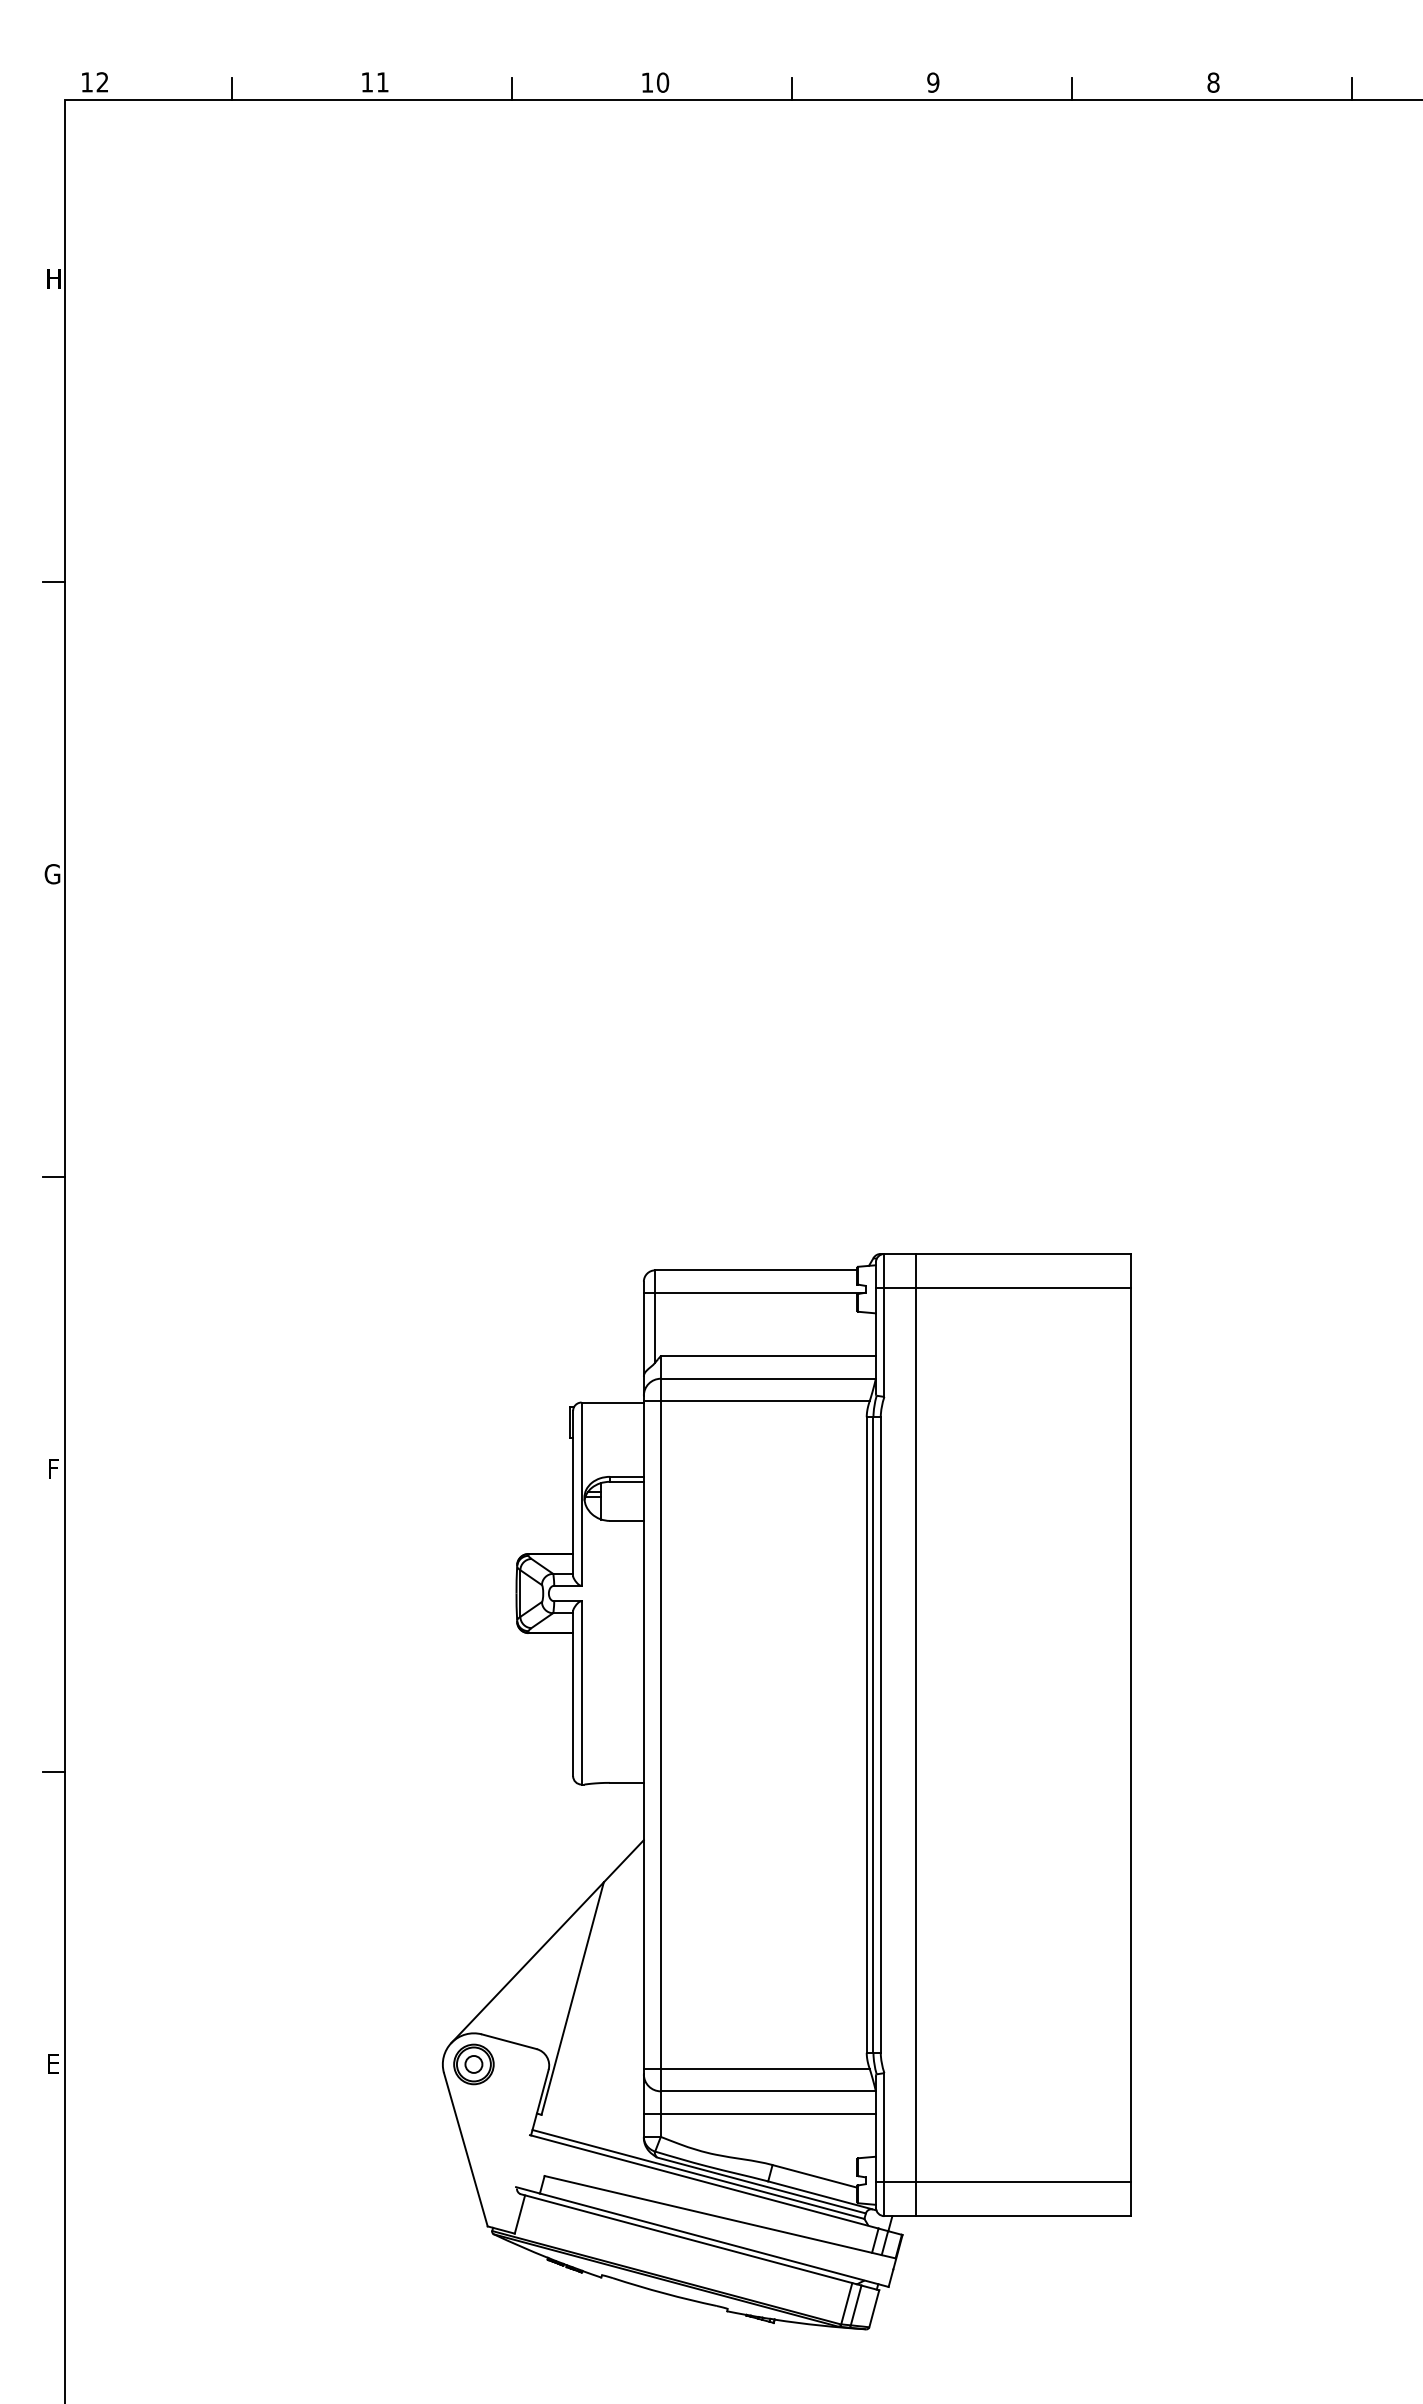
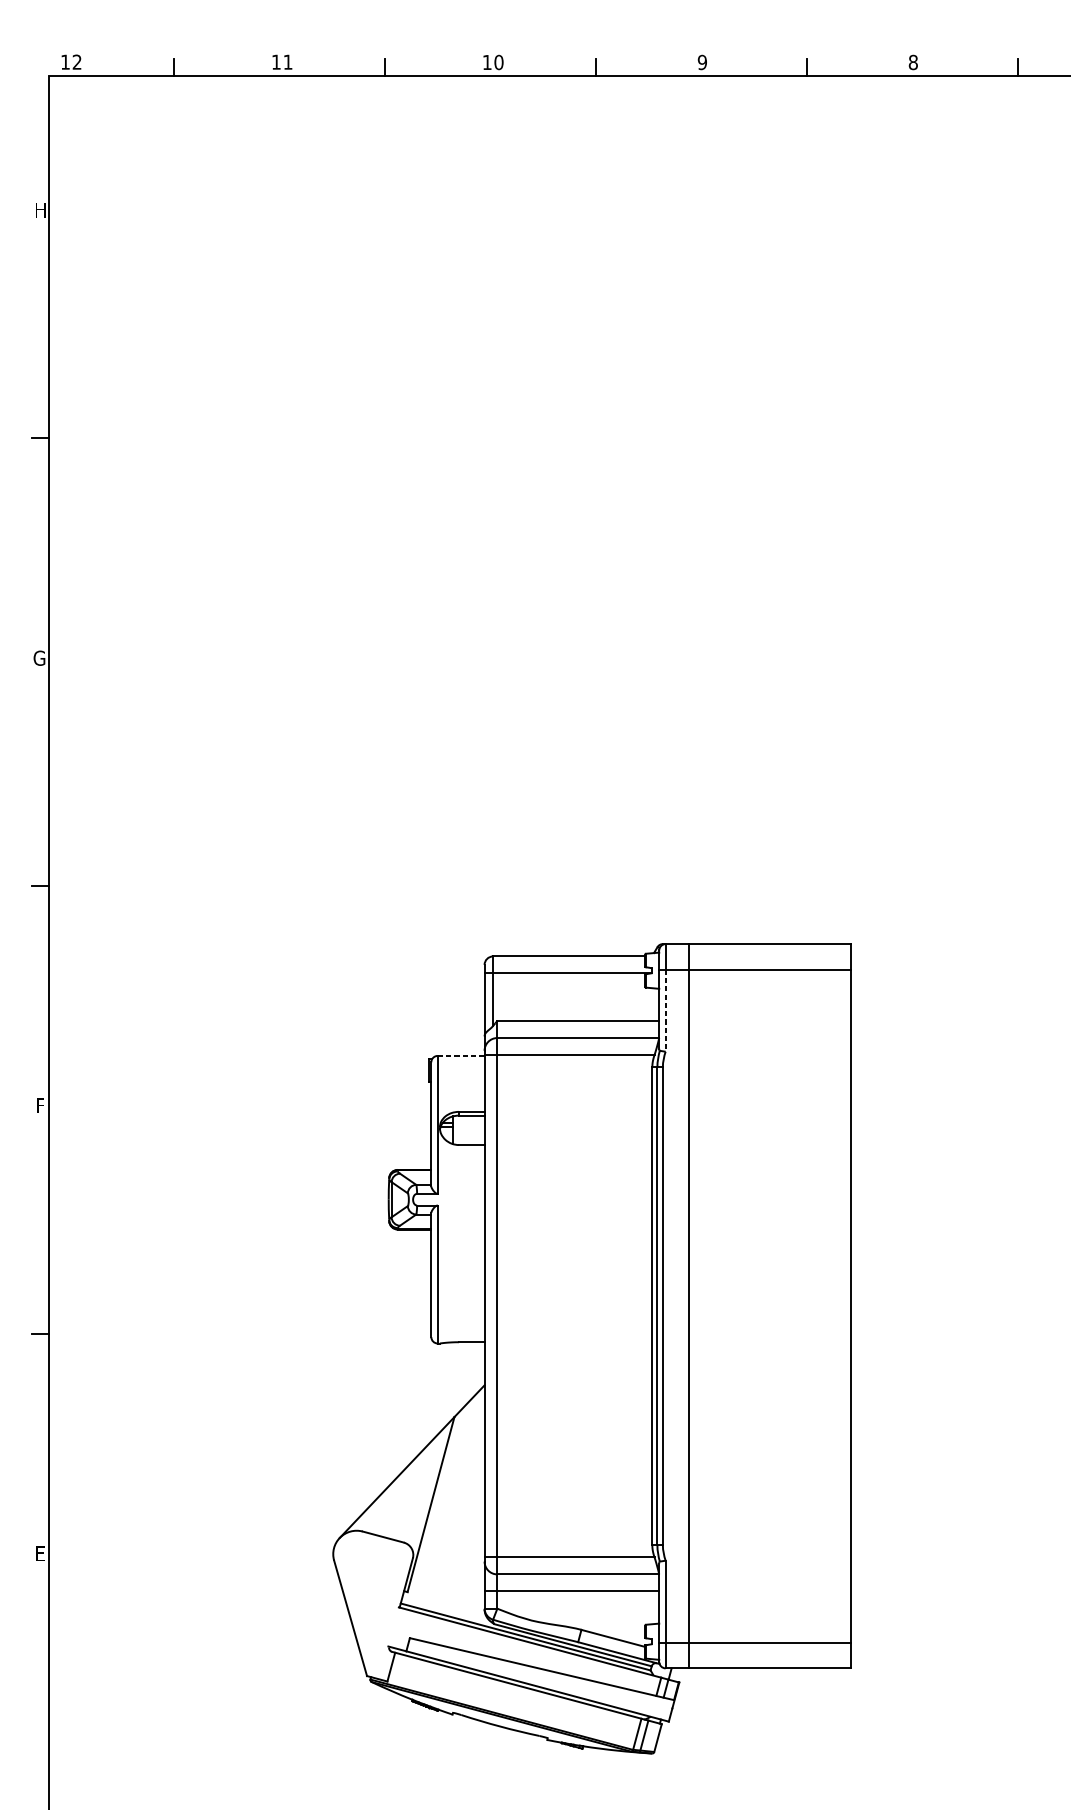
line: (884, 1342) -> (665, 1010), solid -> dashed
line: (612, 1402) -> (460, 1055), solid -> dashed
part: (473, 2064) -> (356, 1554), removed

